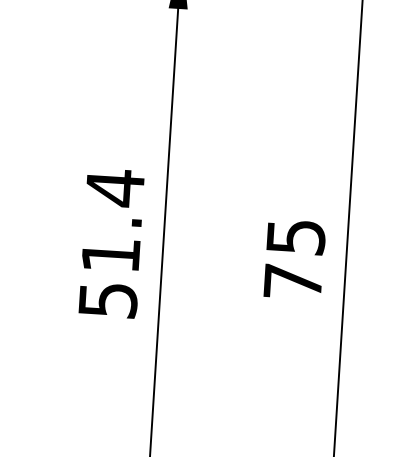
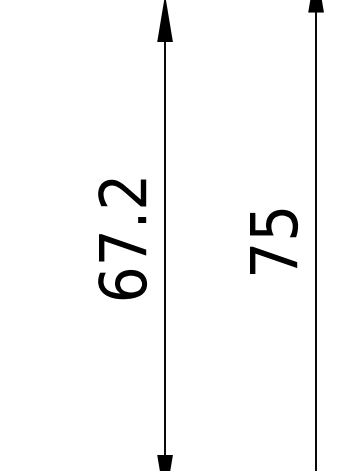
text: (111, 244) -> (122, 238), 51.4 -> 67.2

